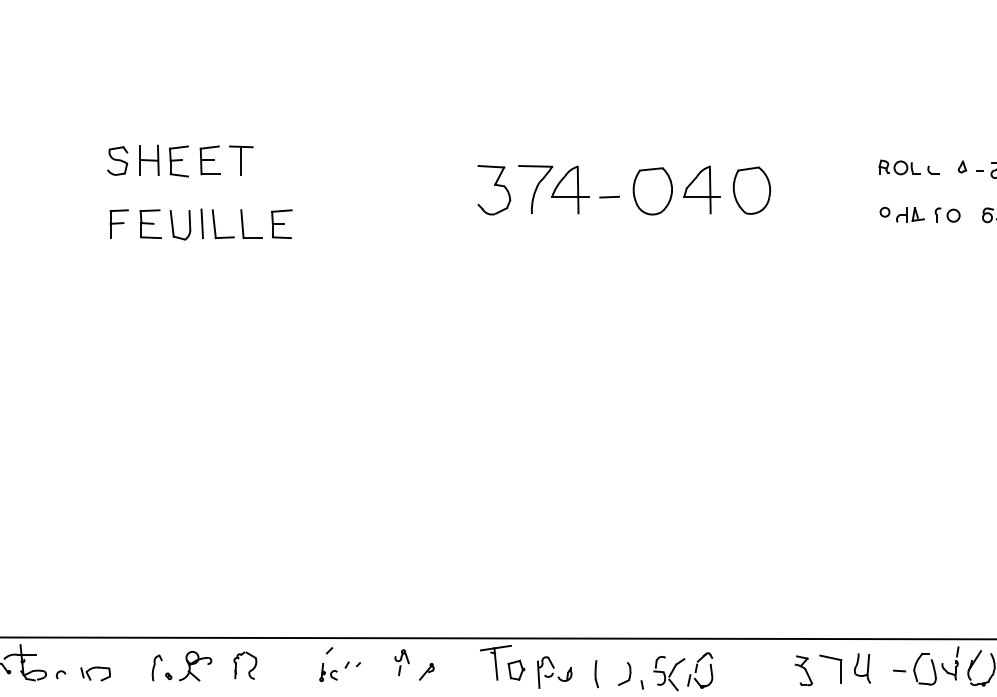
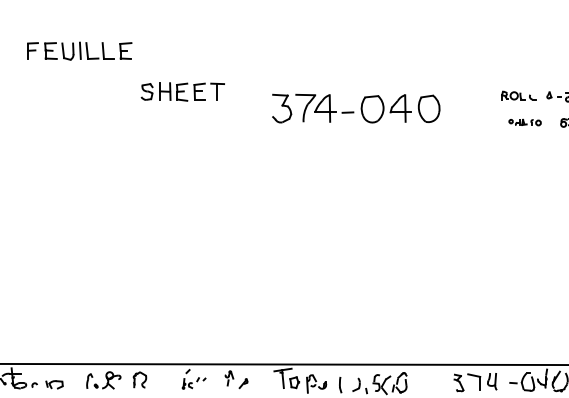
part: (179, 160) -> (182, 91), moved
part: (918, 214) -> (524, 122), size x0.7
part: (200, 223) -> (79, 50), moved

